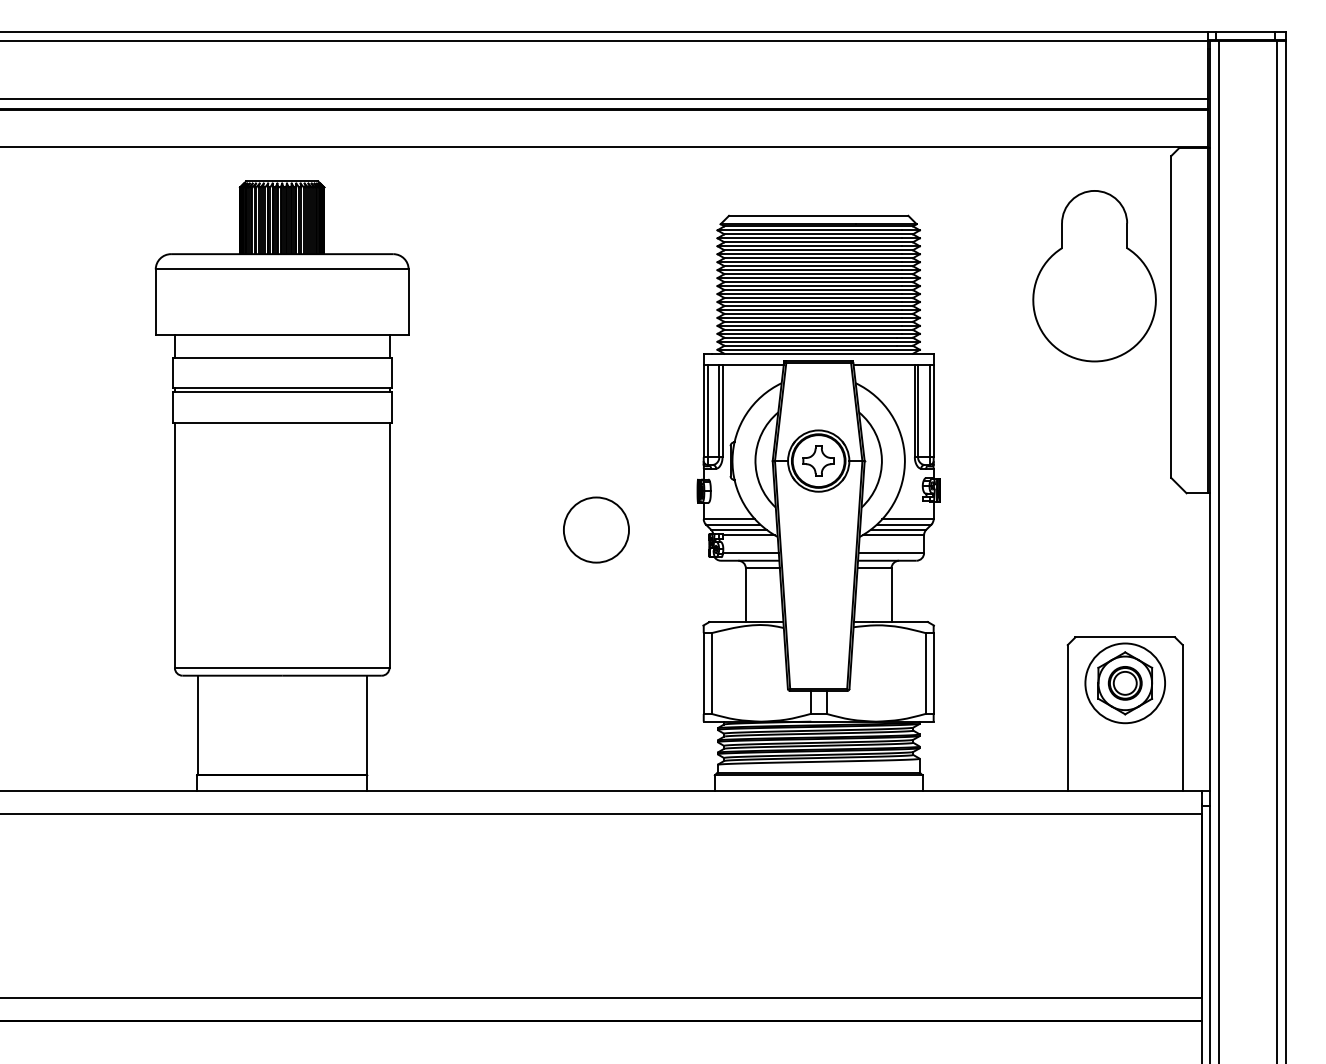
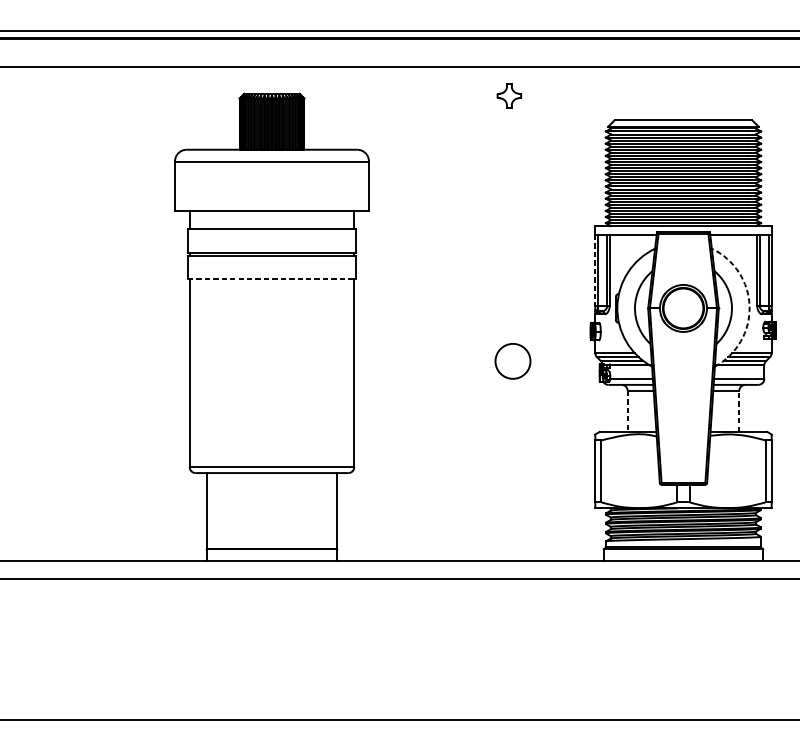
line: (703, 411) -> (595, 270), solid -> dashed
line: (282, 422) -> (272, 278), solid -> dashed
arc: (904, 458) -> (749, 306), solid -> dashed
part: (818, 460) -> (509, 95), moved
circle: (596, 529) -> (513, 360), size x0.7
line: (745, 595) -> (627, 411), solid -> dashed
line: (891, 595) -> (739, 411), solid -> dashed

